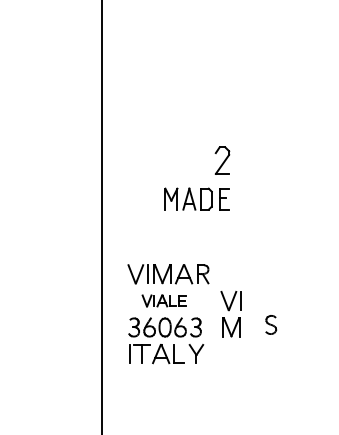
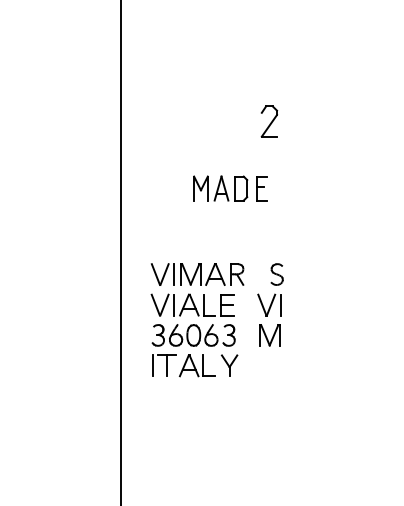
part: (222, 160) -> (269, 121), moved
part: (164, 300) -> (192, 304), size x1.67
part: (270, 324) -> (276, 274), moved

